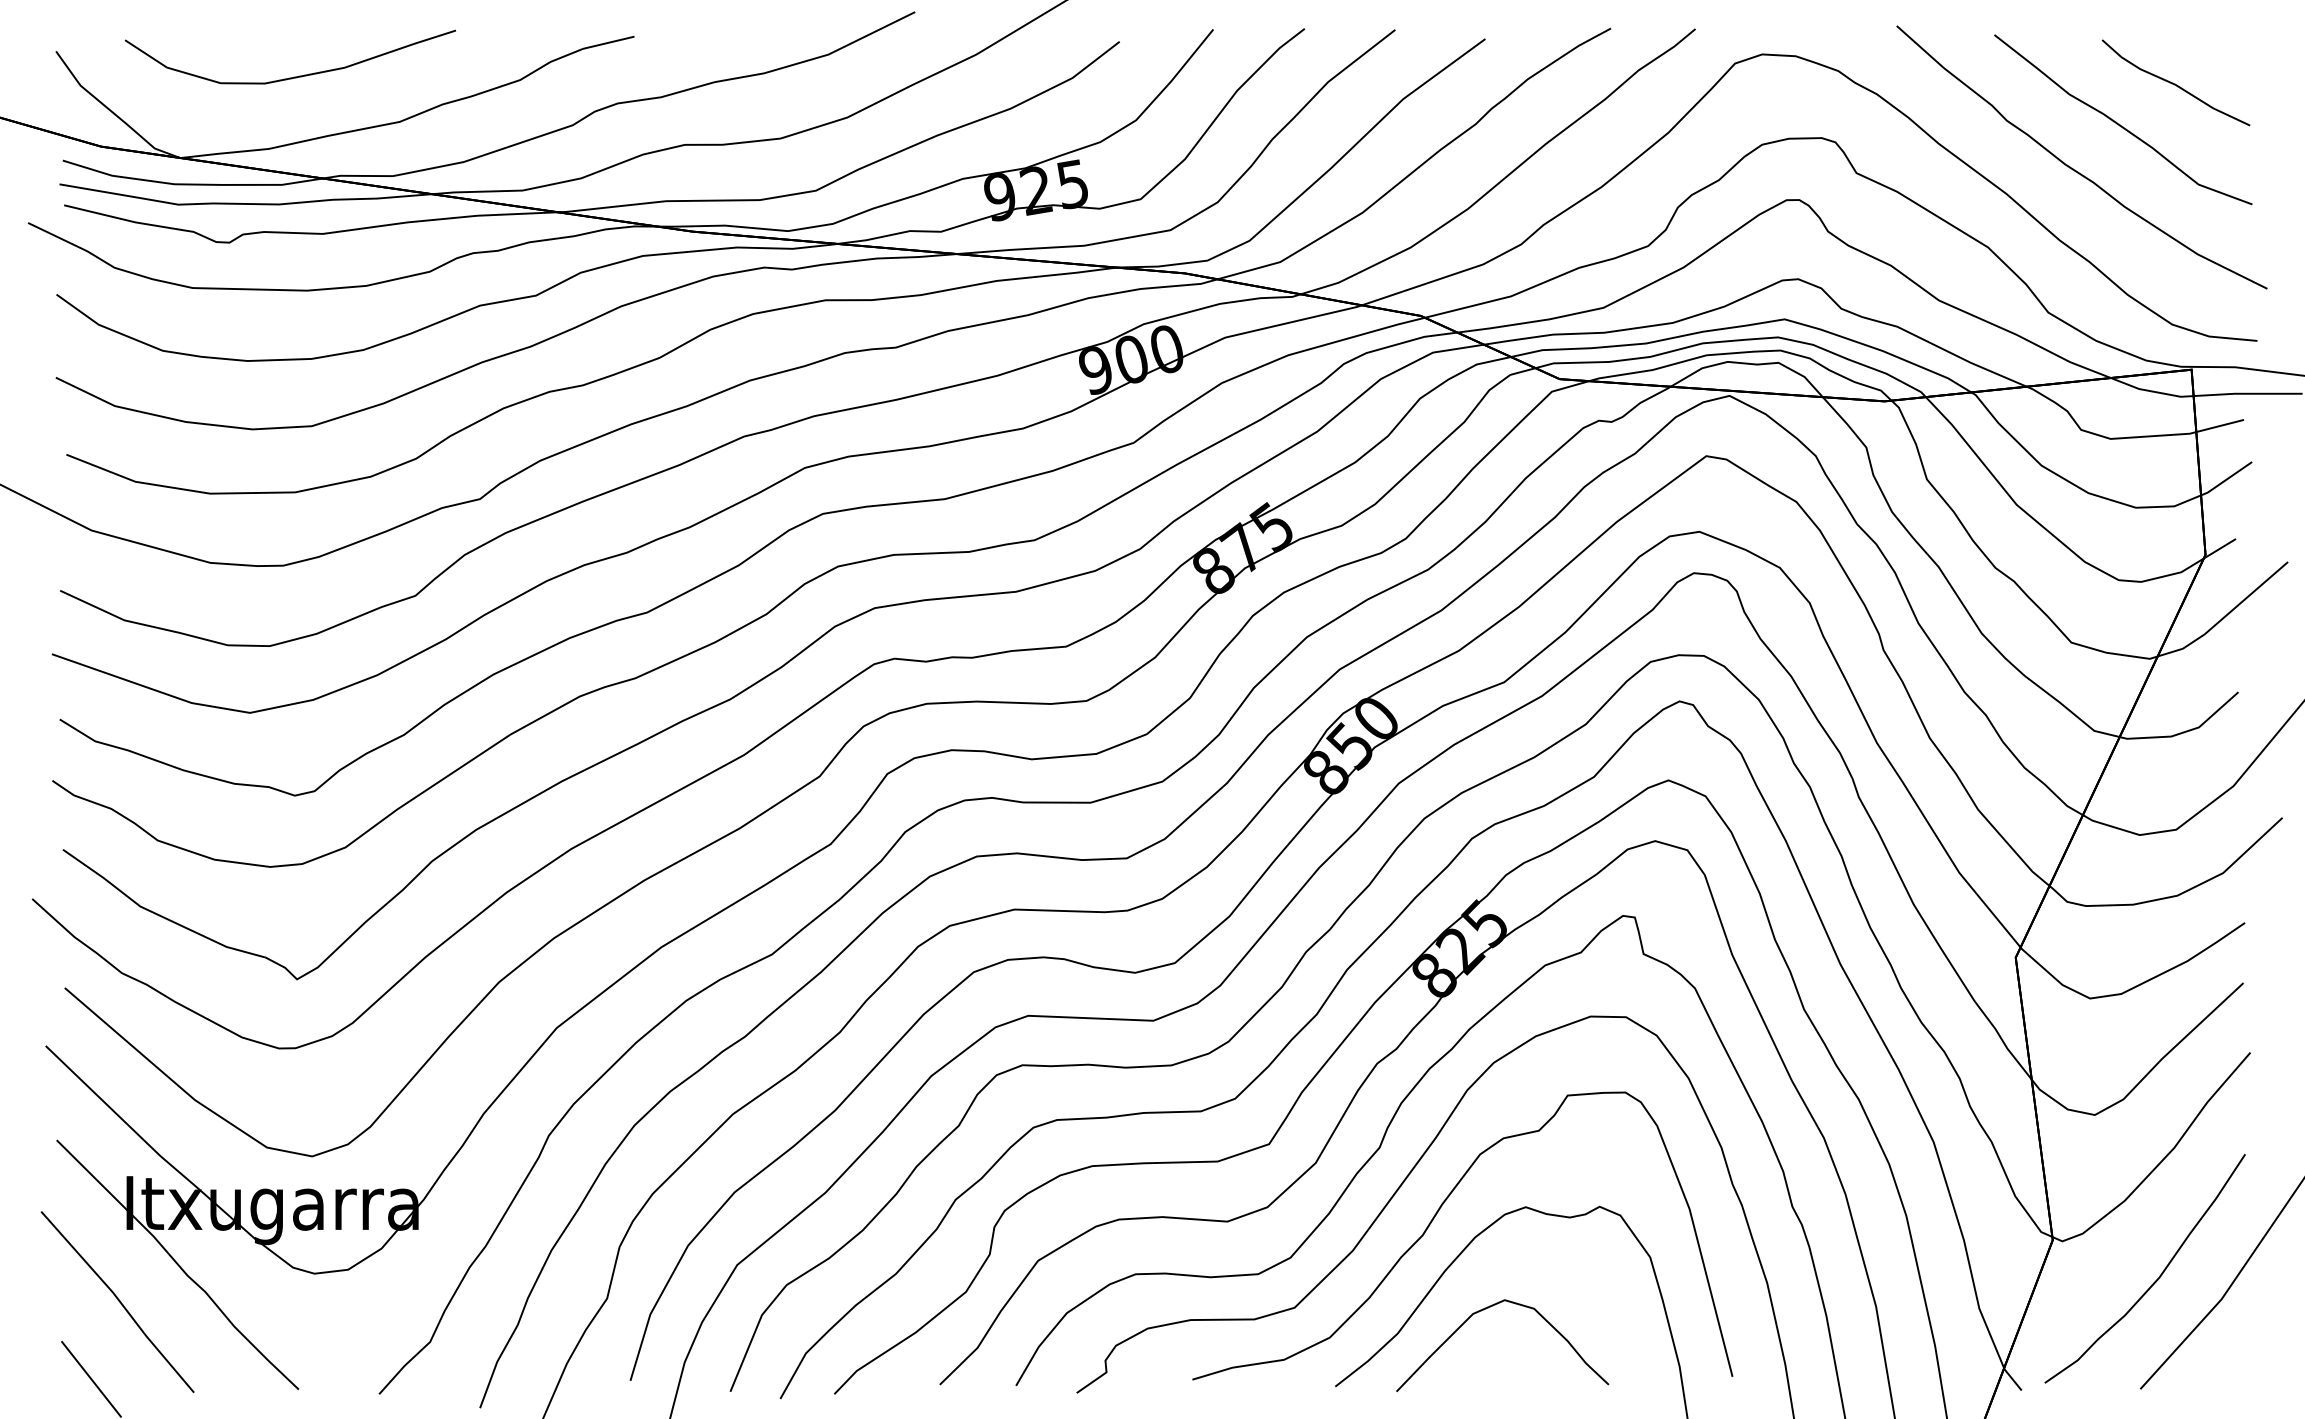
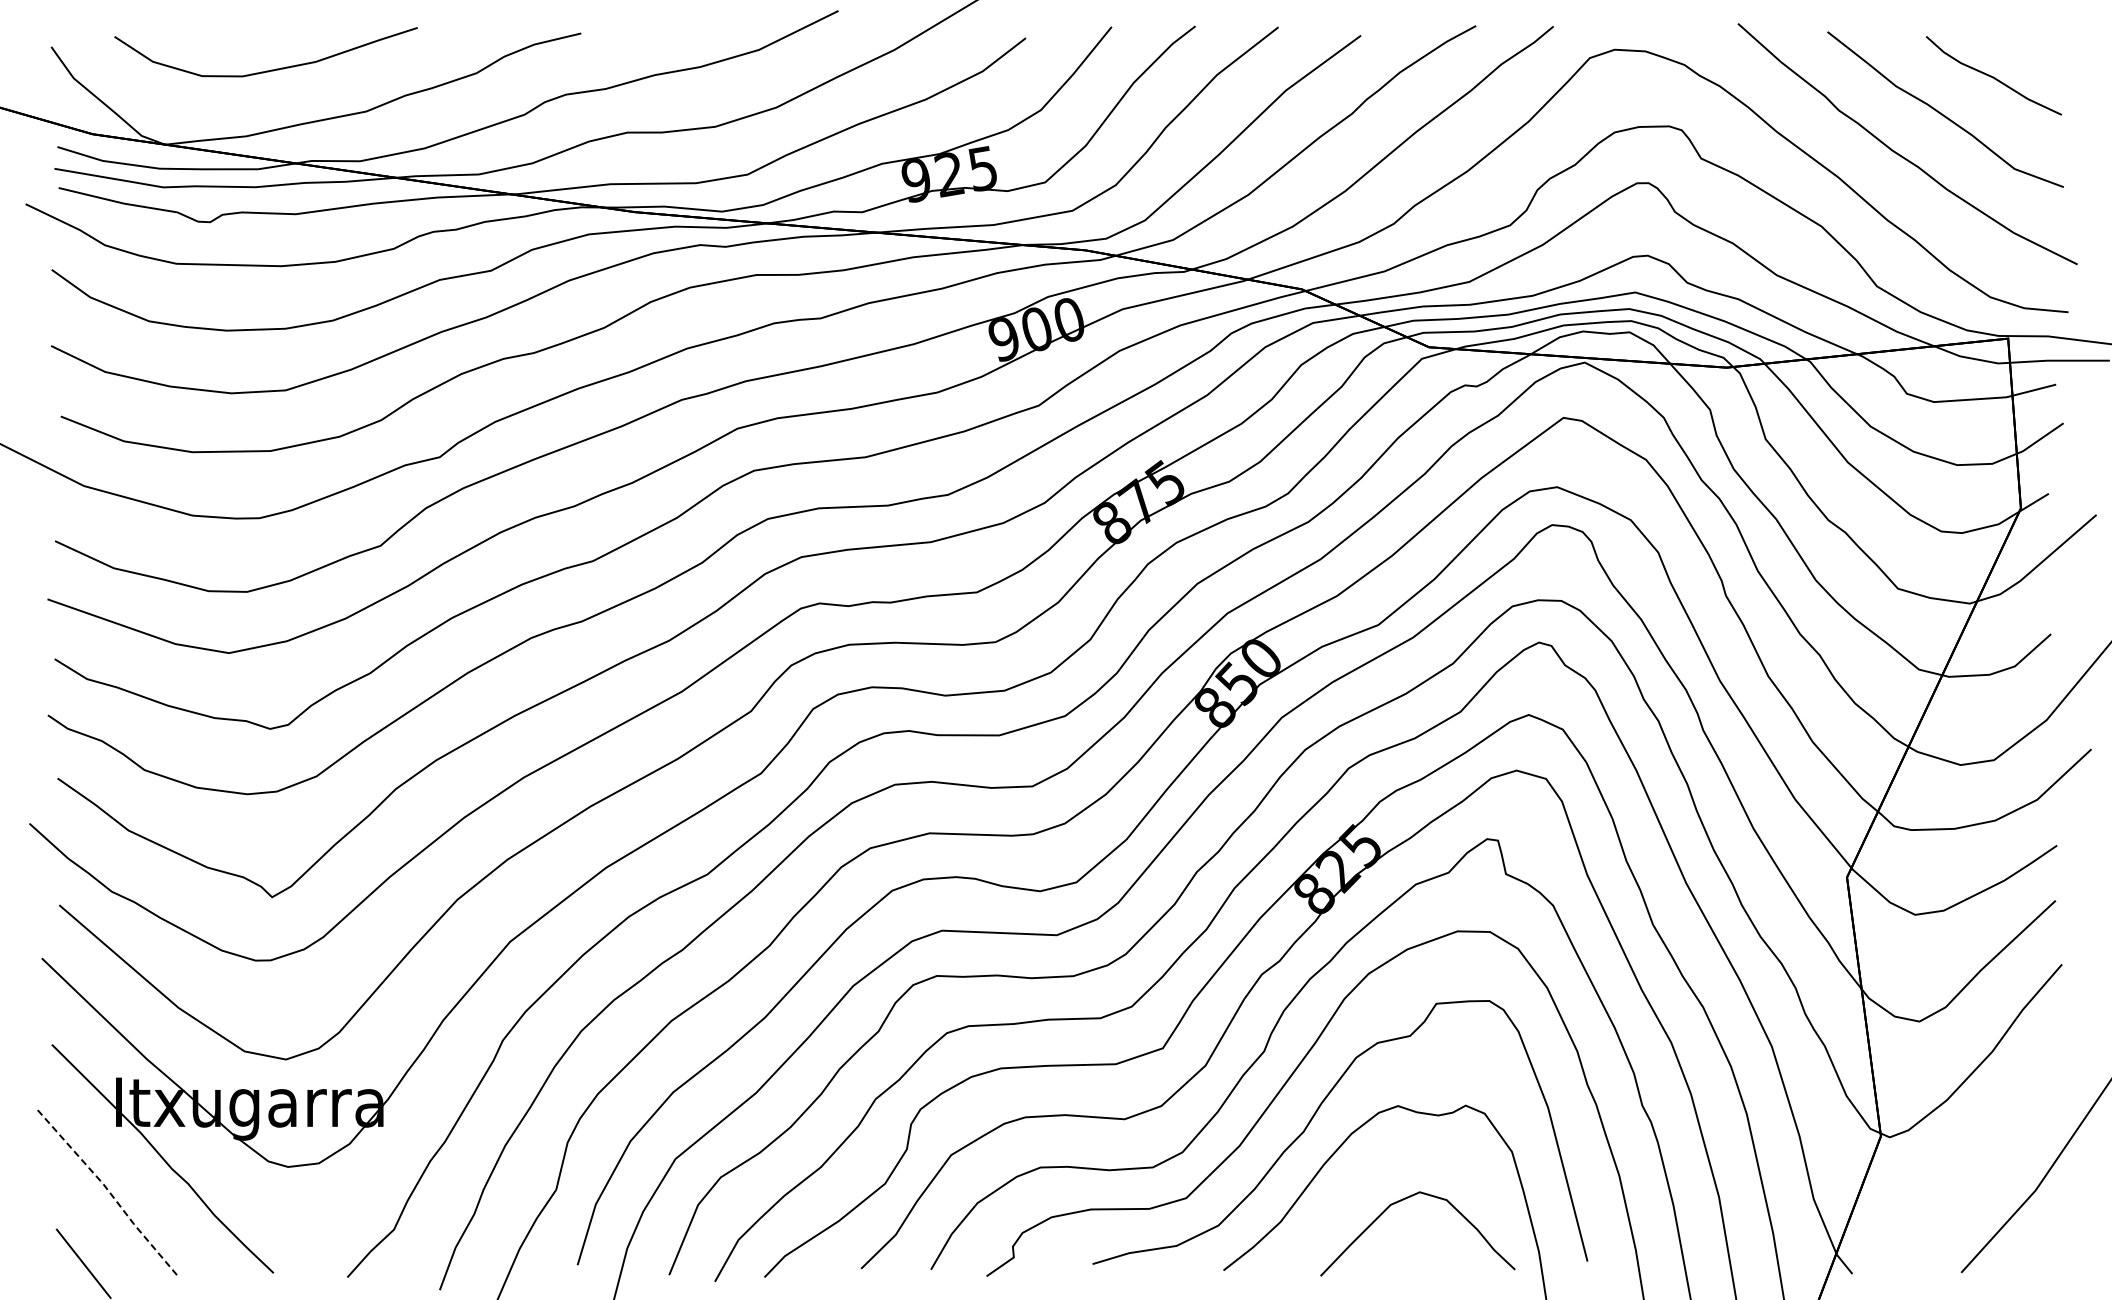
curve: (2155, 1279) -> (1975, 1172), removed
line: (119, 1301) -> (109, 1192), solid -> dashed
curve: (1484, 1310) -> (1401, 1201), moved

